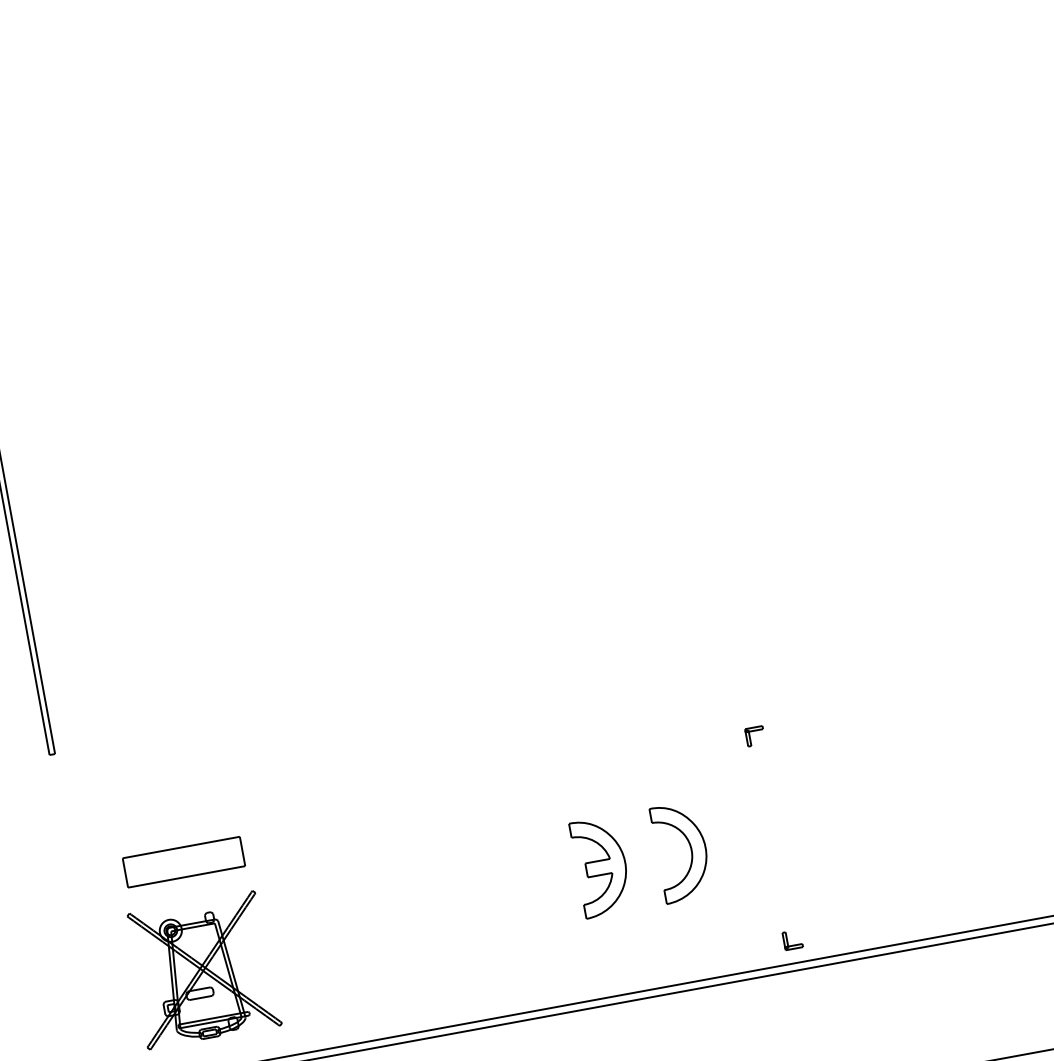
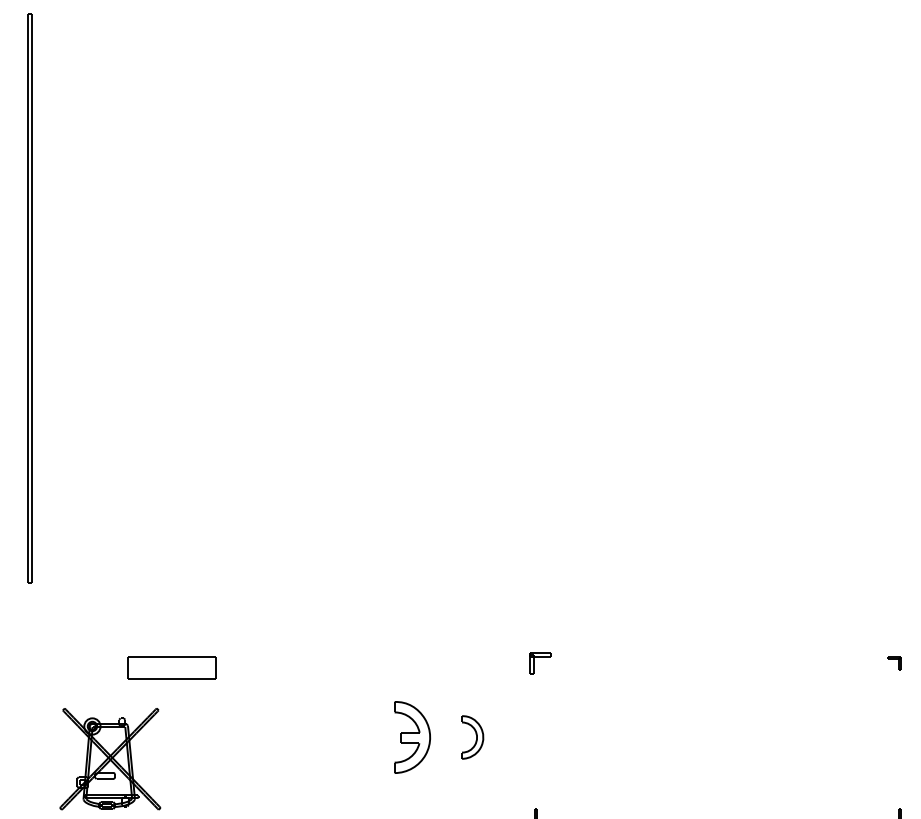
part: (756, 736) -> (541, 663), size x1.6
part: (681, 852) -> (472, 737), size x0.6
part: (183, 862) -> (171, 667), moved

